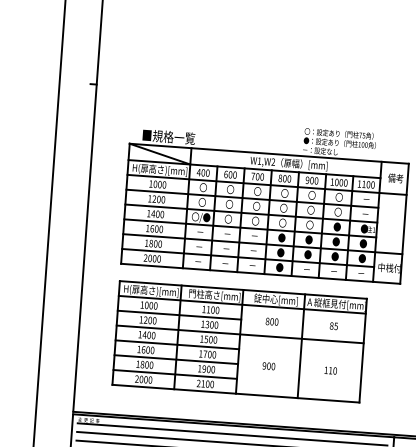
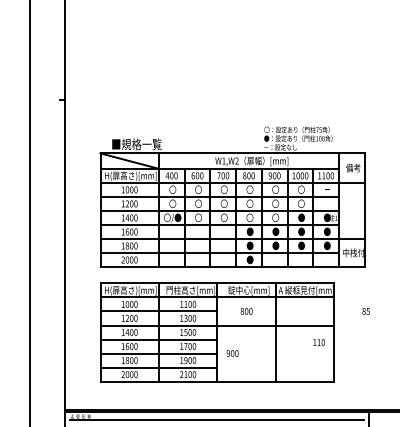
text: (333, 326) -> (365, 311), moved
text: (268, 366) -> (232, 353), moved
text: (330, 370) -> (318, 342), moved

